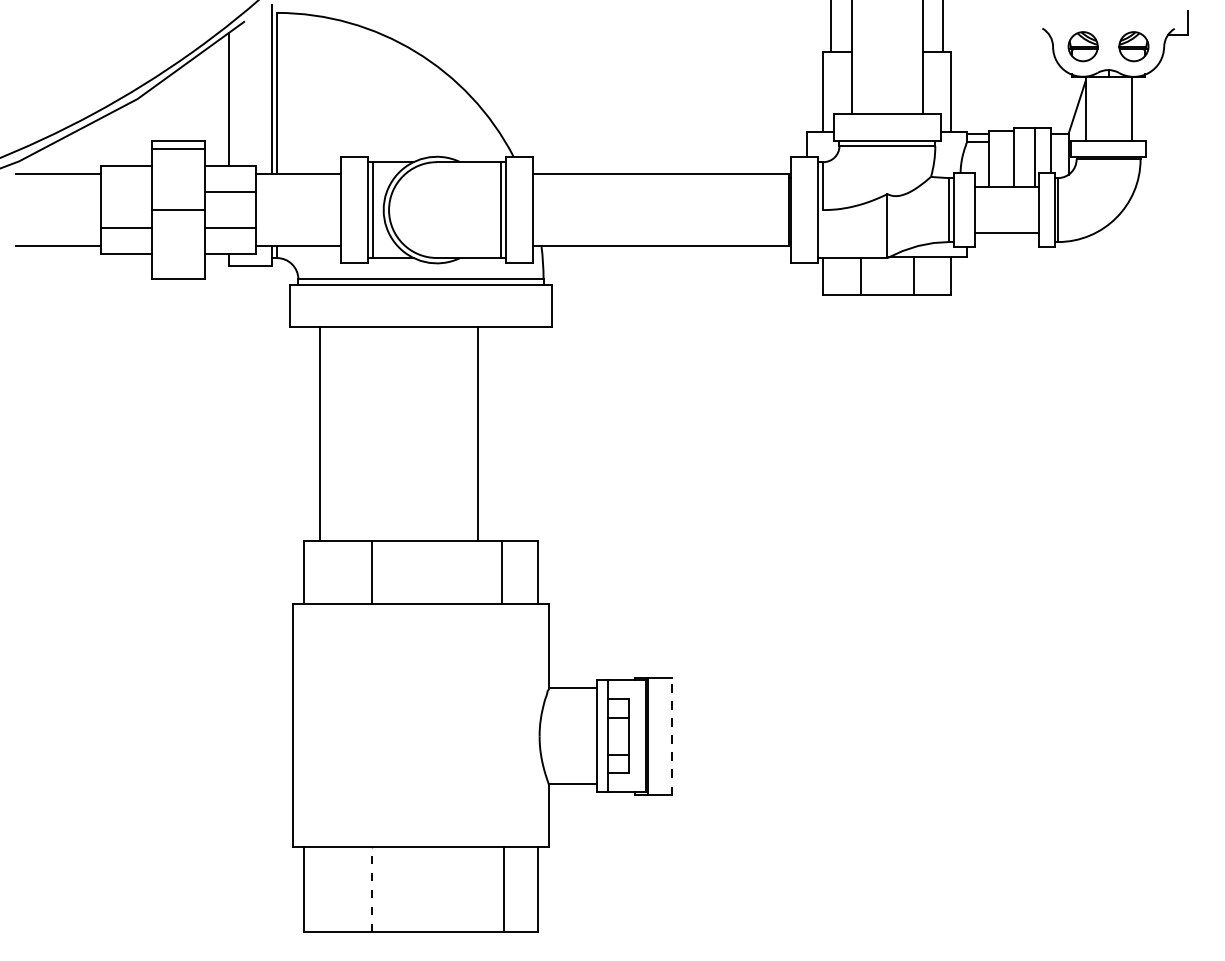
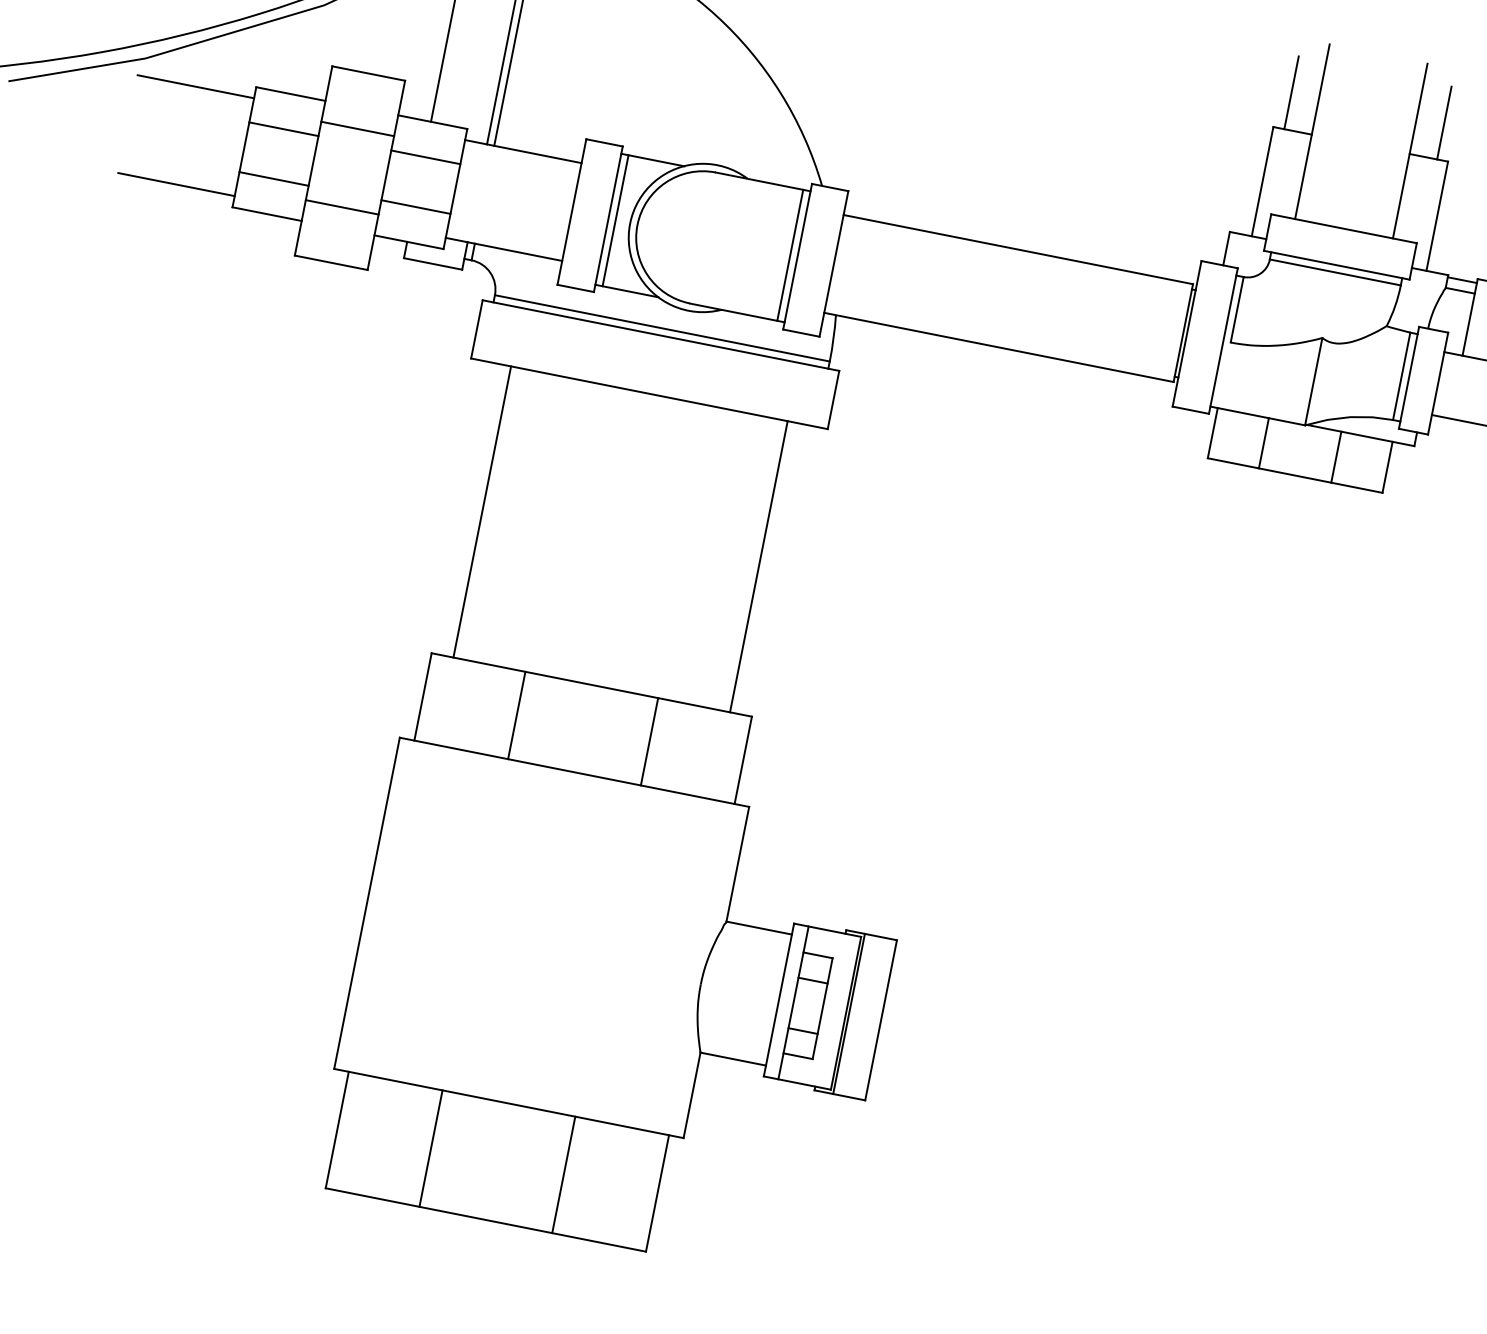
line: (178, 149) -> (357, 129), moved
line: (126, 191) -> (283, 128), added
line: (178, 209) -> (342, 206), moved
line: (478, 433) -> (759, 566), moved
line: (501, 572) -> (649, 741), moved
line: (671, 736) -> (880, 1020), dashed -> solid
line: (372, 889) -> (431, 1148), dashed -> solid
line: (503, 889) -> (563, 1174), moved

